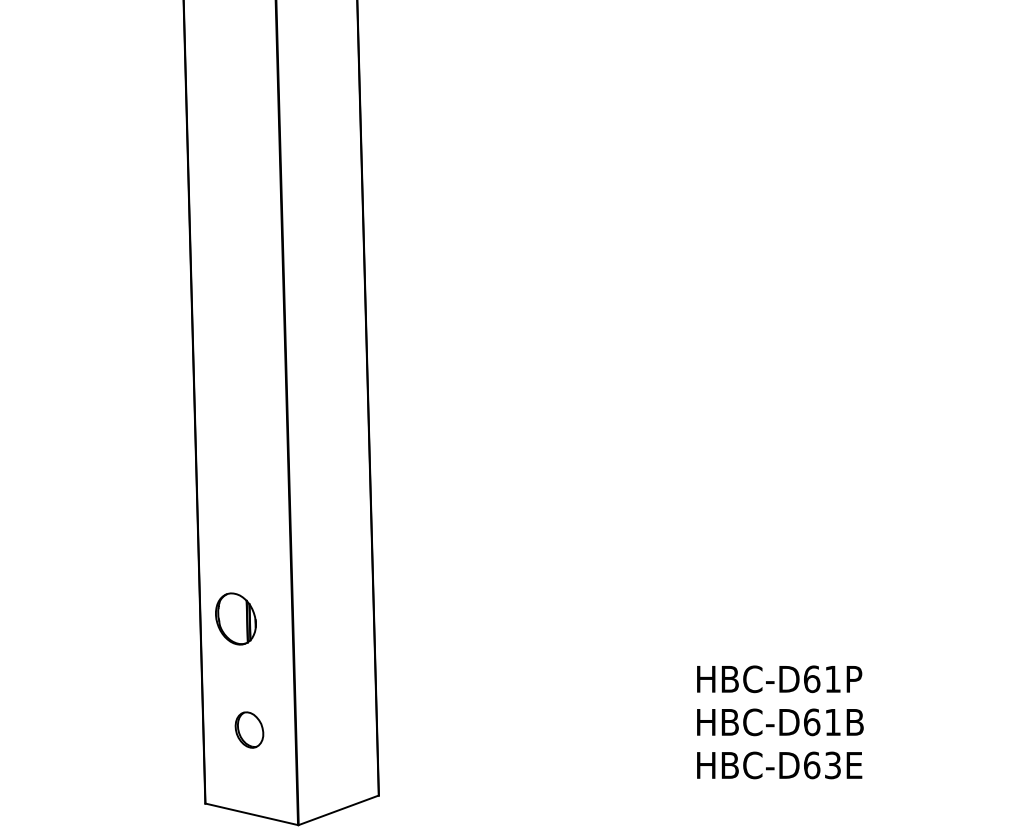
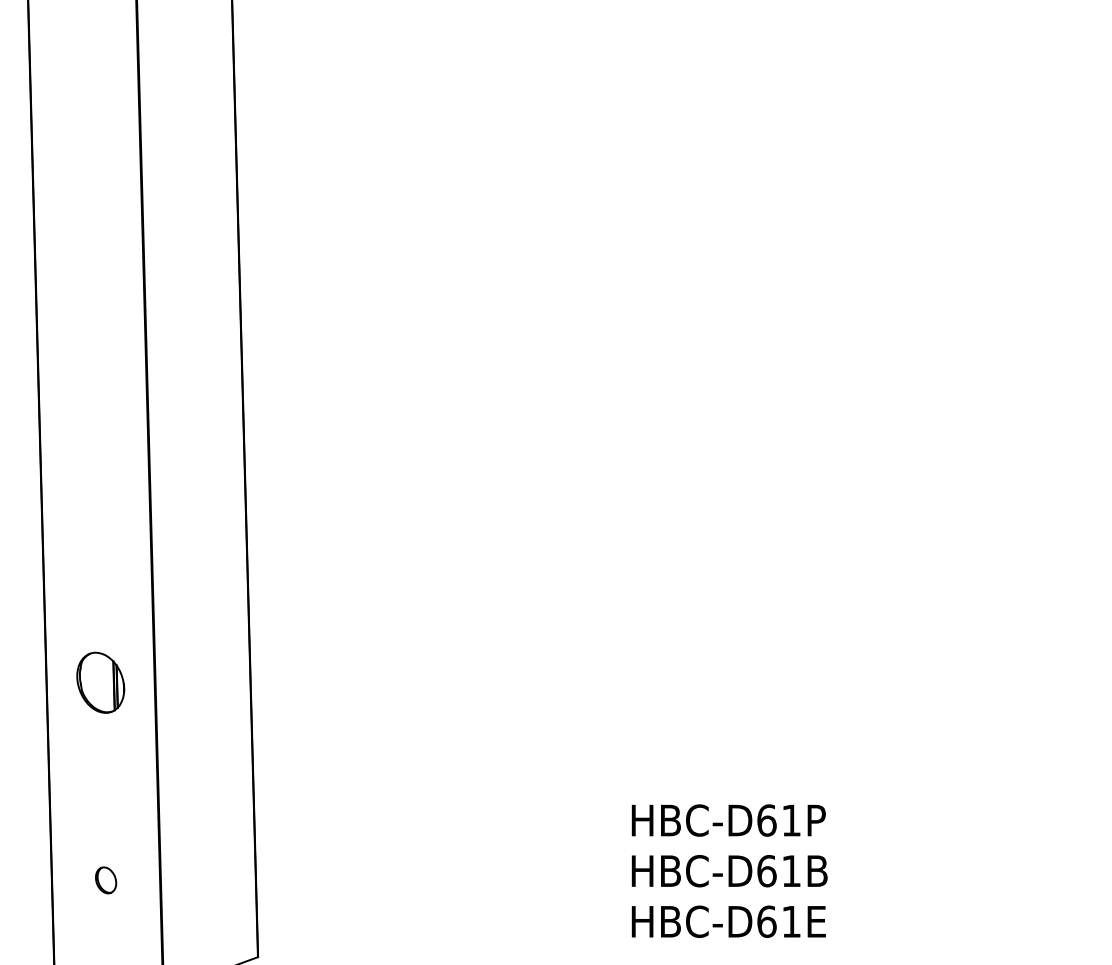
part: (235, 618) -> (100, 682), moved
part: (249, 730) -> (106, 880), size x0.62
text: (832, 765) -> (790, 921), HBC-D63E^I -> HBC-D61E^I

